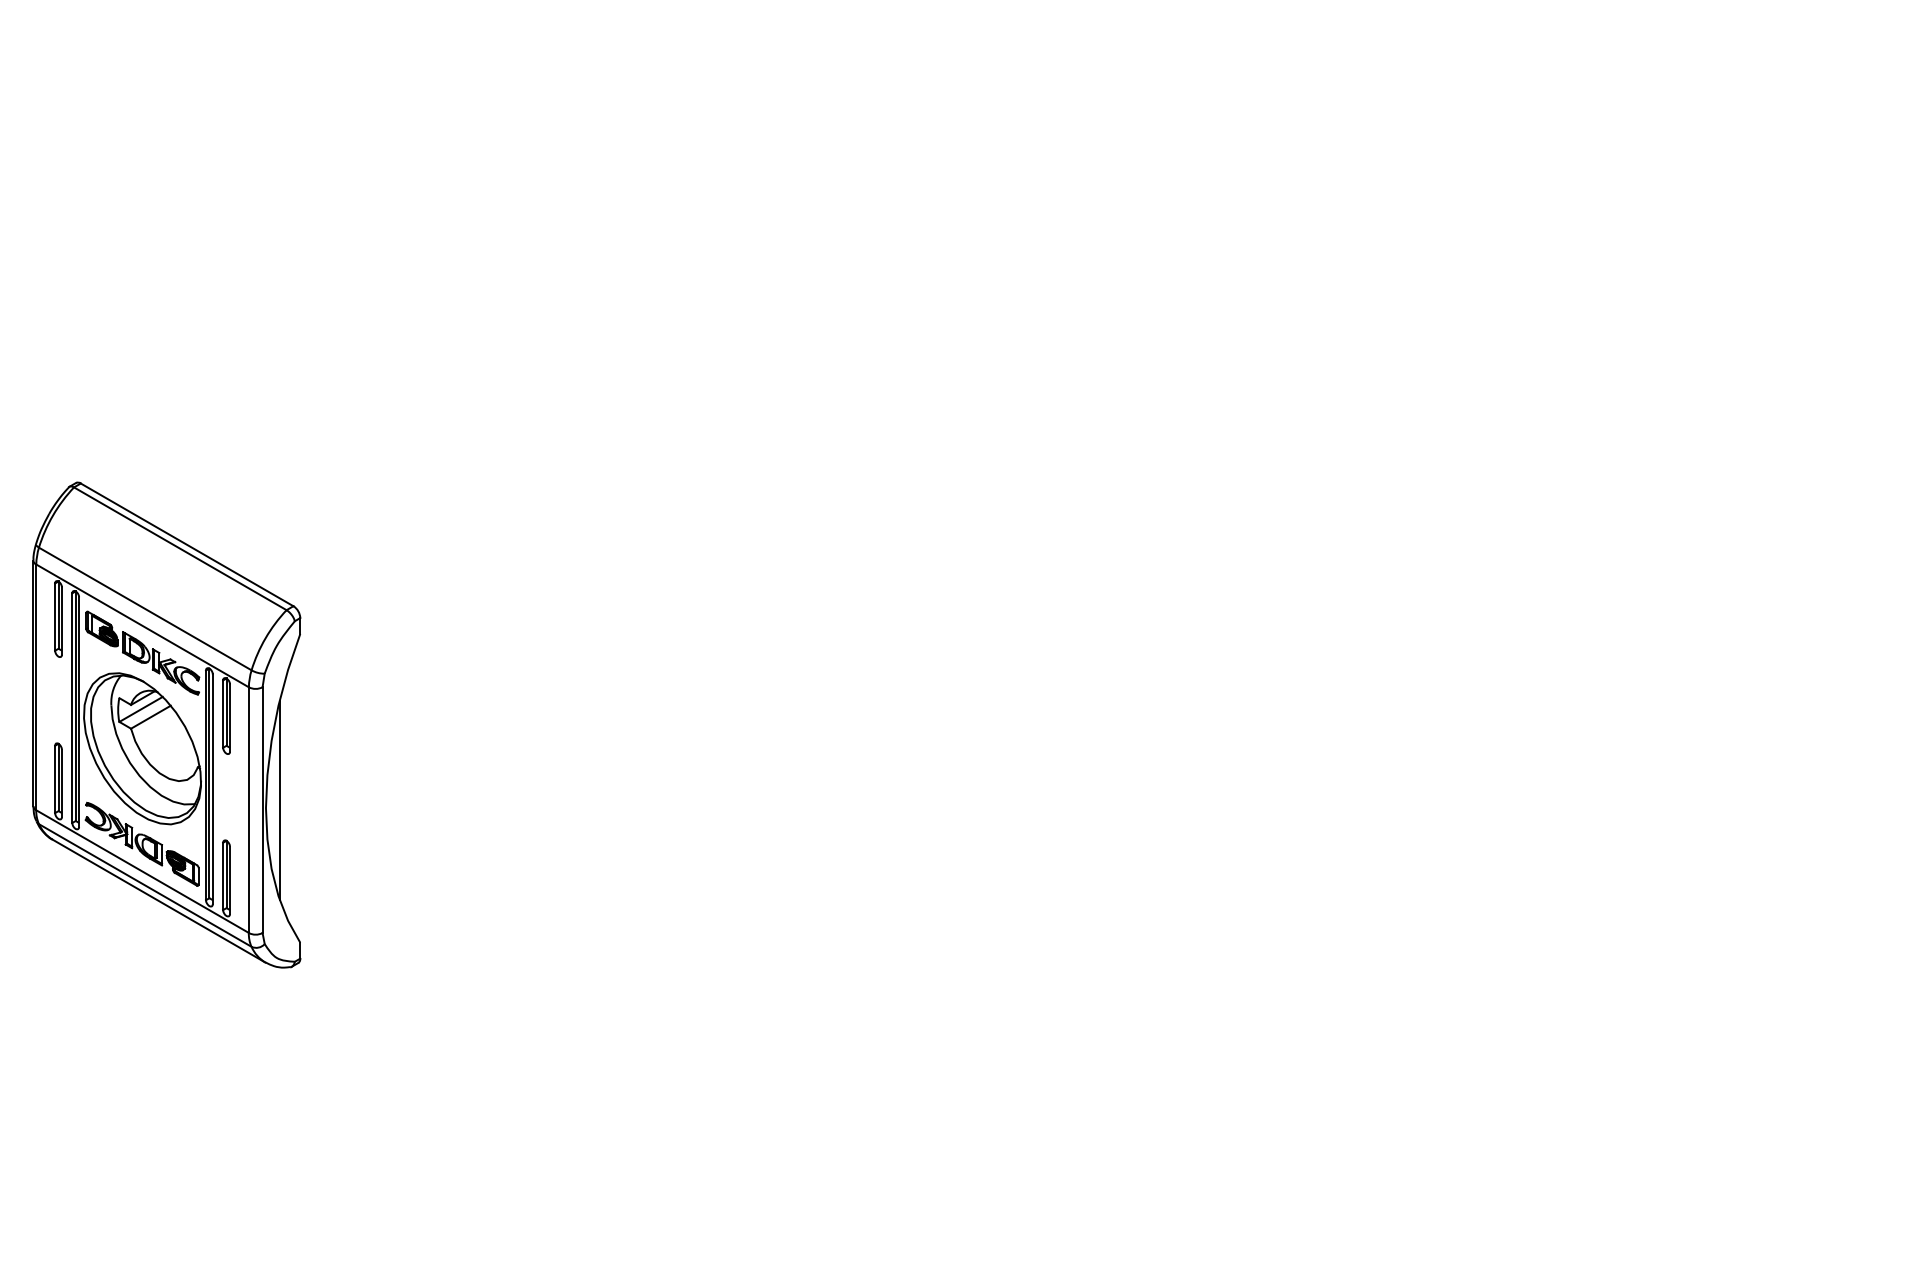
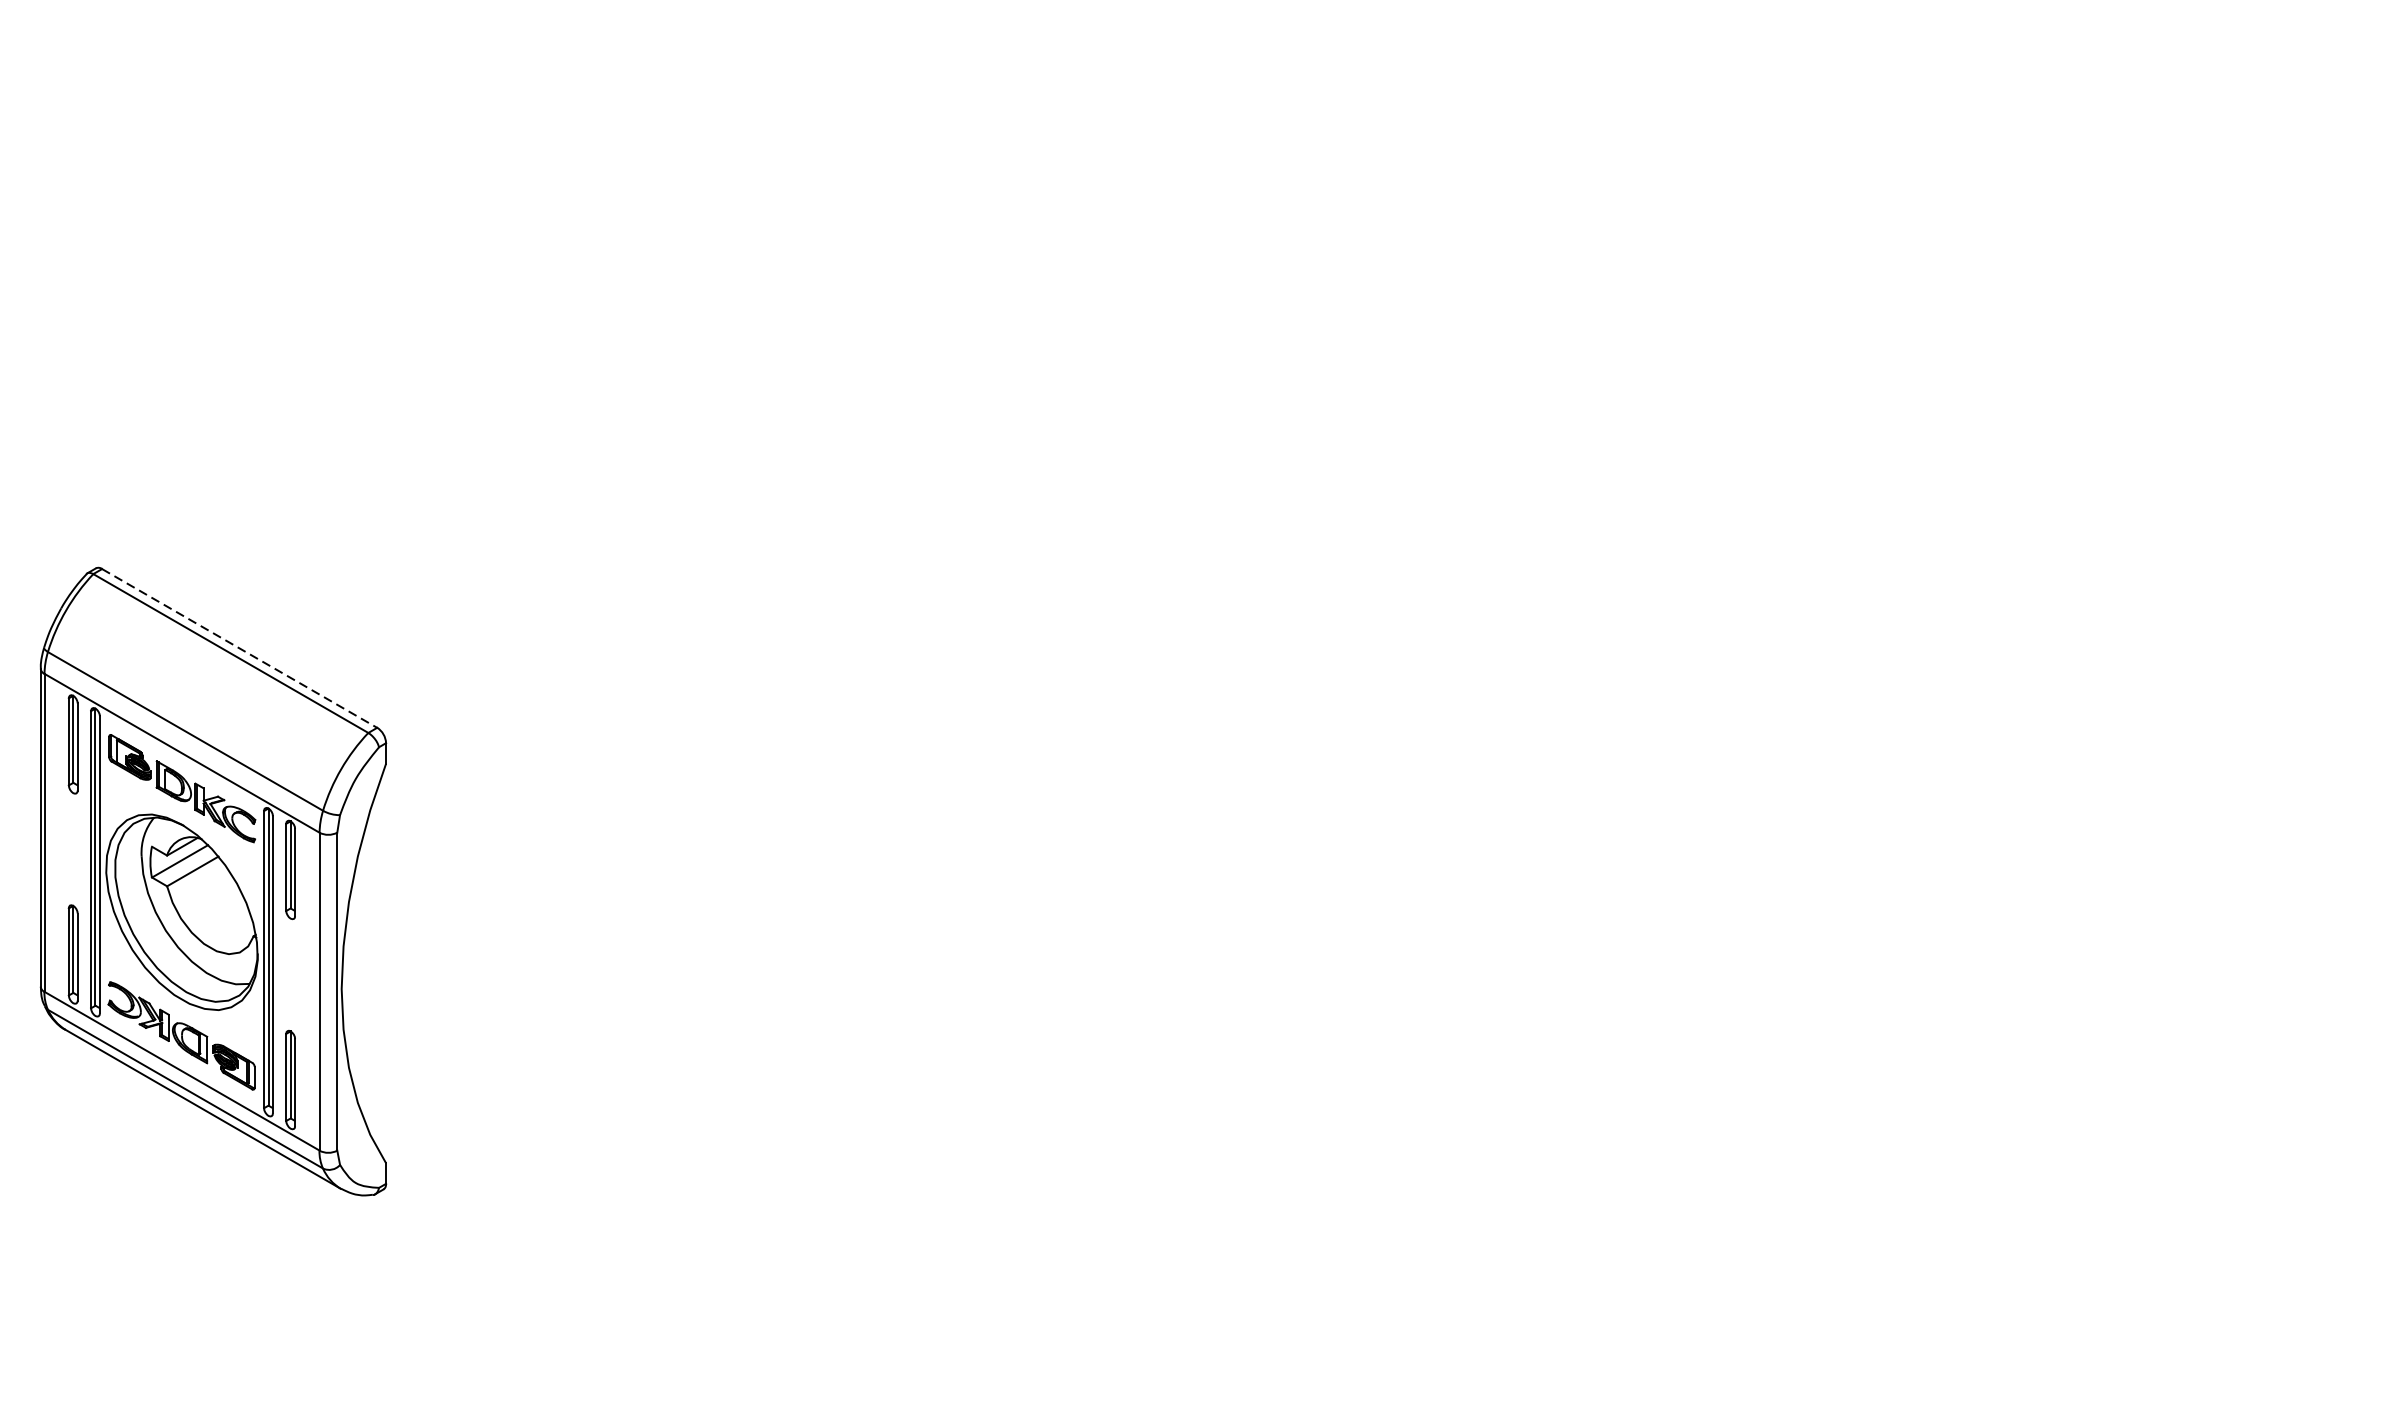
line: (187, 544) -> (240, 647), solid -> dashed
line: (279, 799) -> (359, 977), removed

